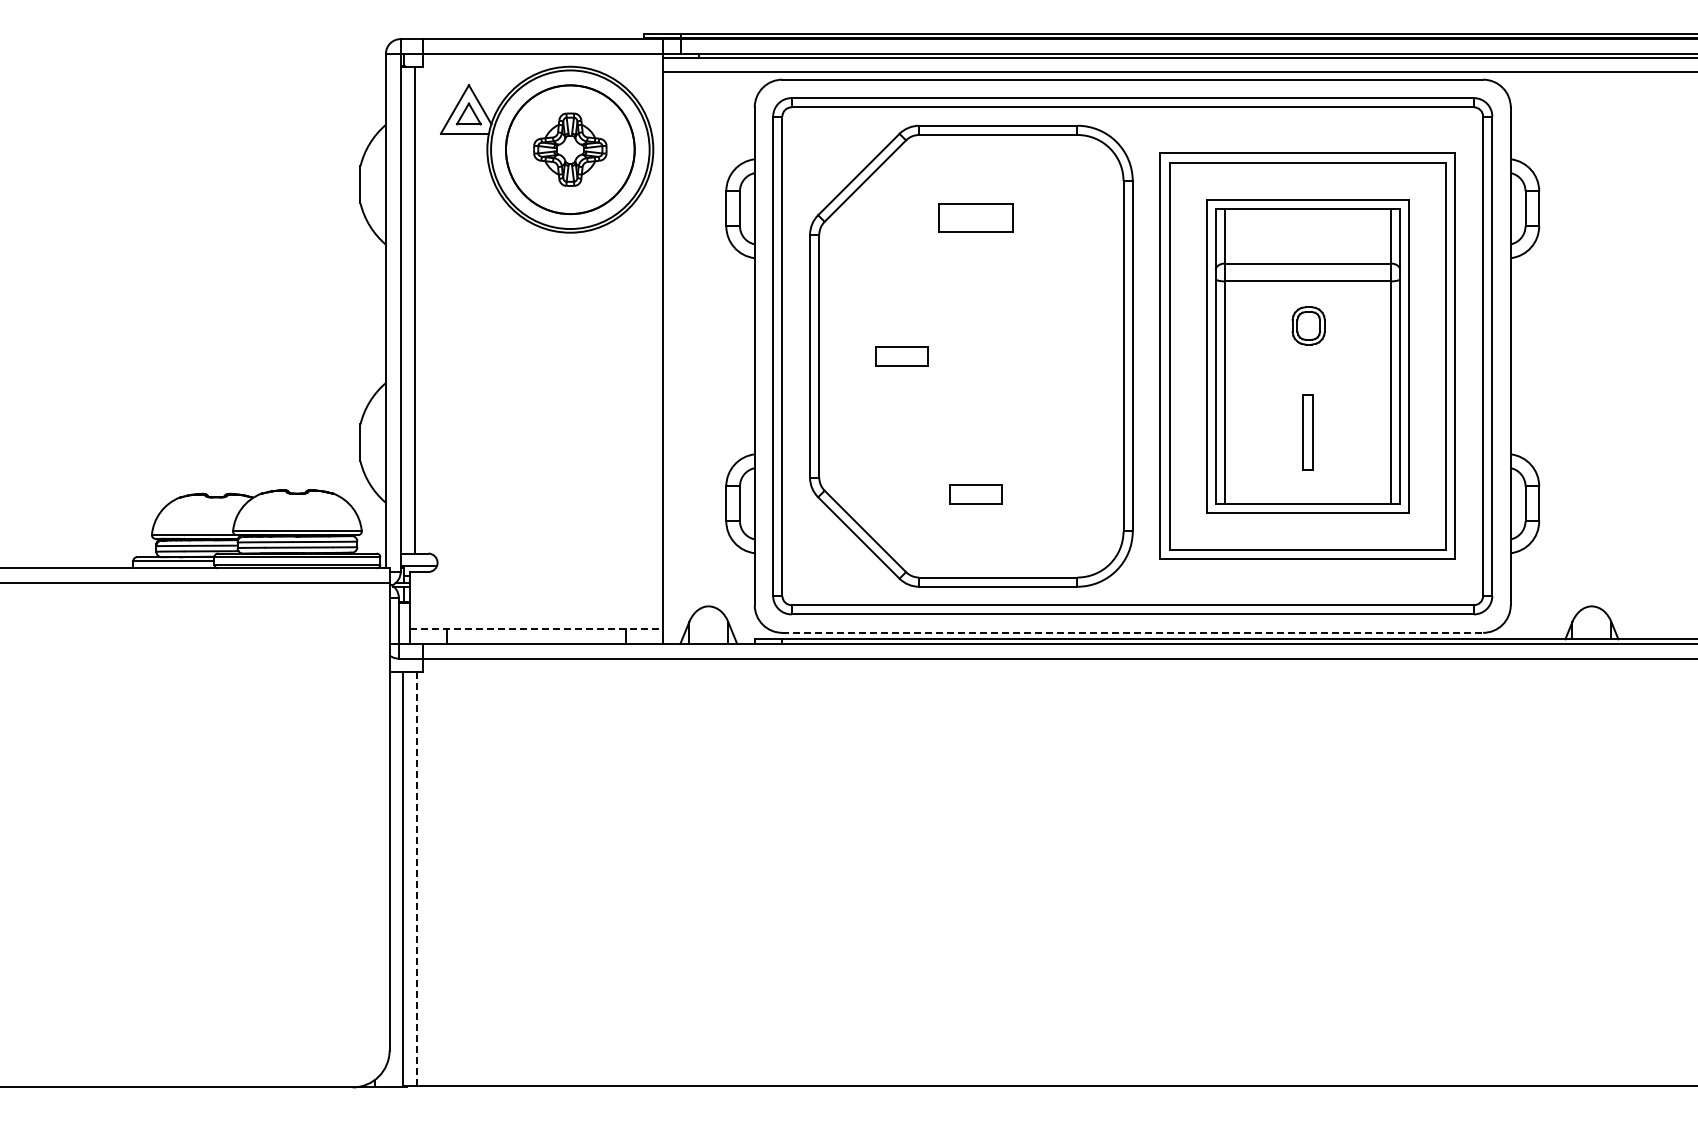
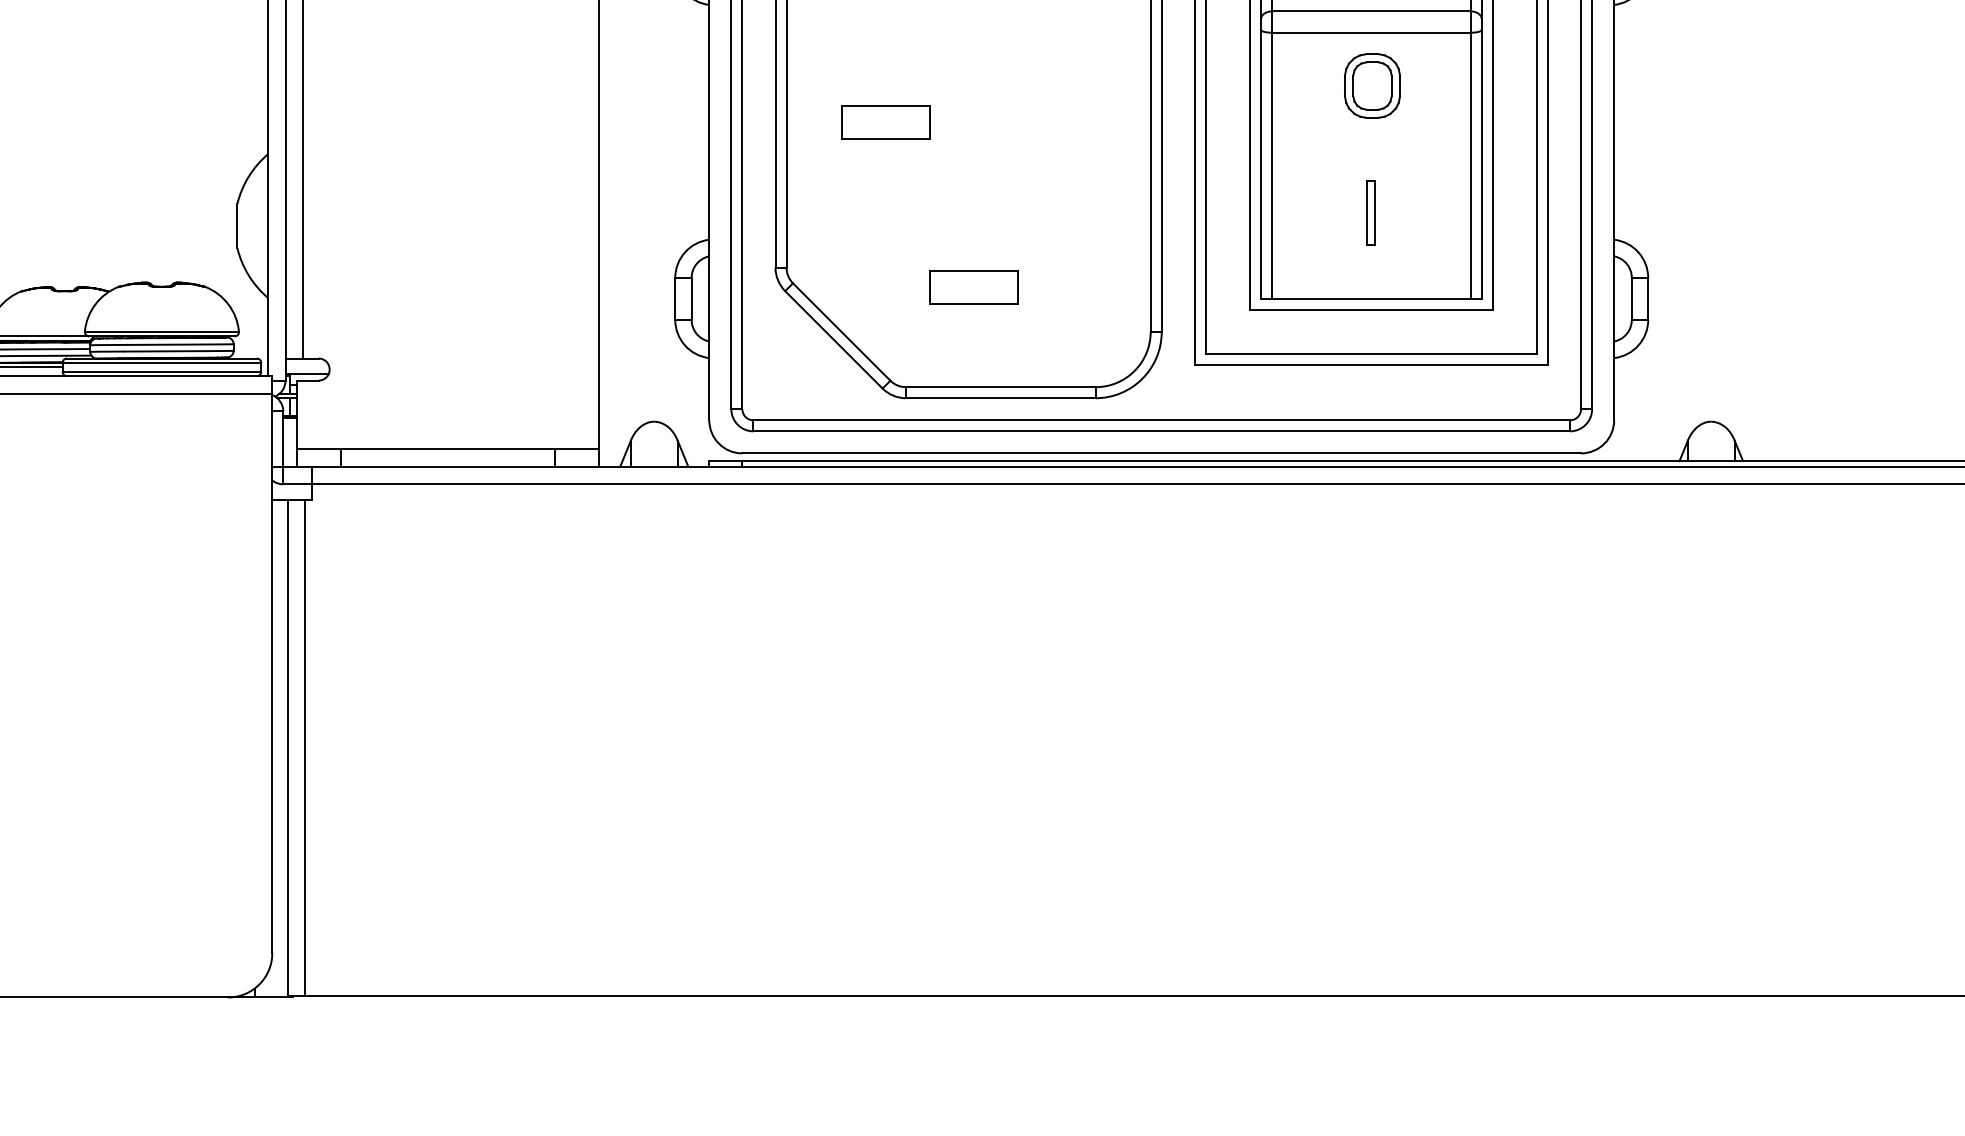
part: (1308, 325) -> (1372, 85), size x1.43
part: (901, 355) -> (884, 121), size x1.43
part: (1307, 432) -> (1370, 213), size x0.71
part: (975, 494) -> (973, 287), size x1.43
line: (536, 629) -> (448, 449), dashed -> solid
line: (1133, 632) -> (1162, 452), dashed -> solid
line: (417, 879) -> (305, 748), dashed -> solid

